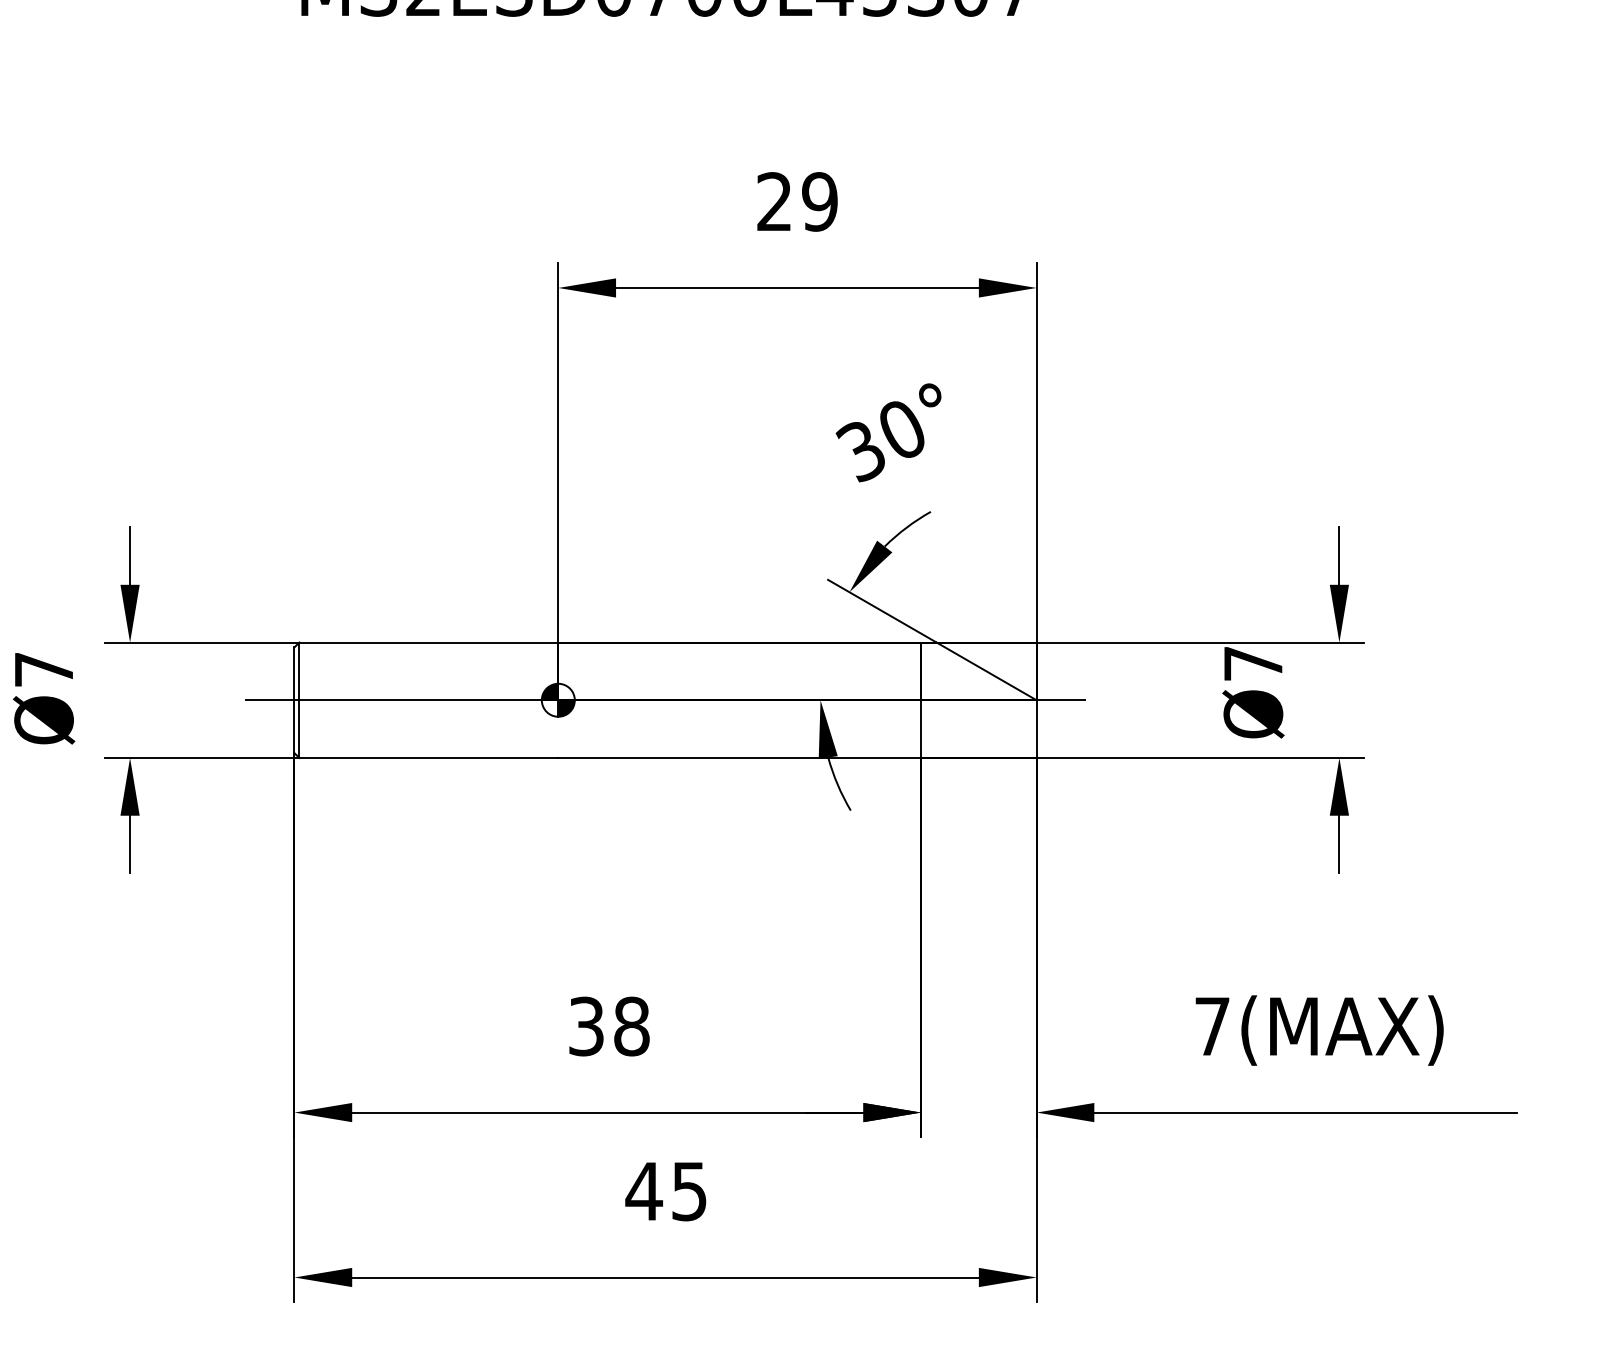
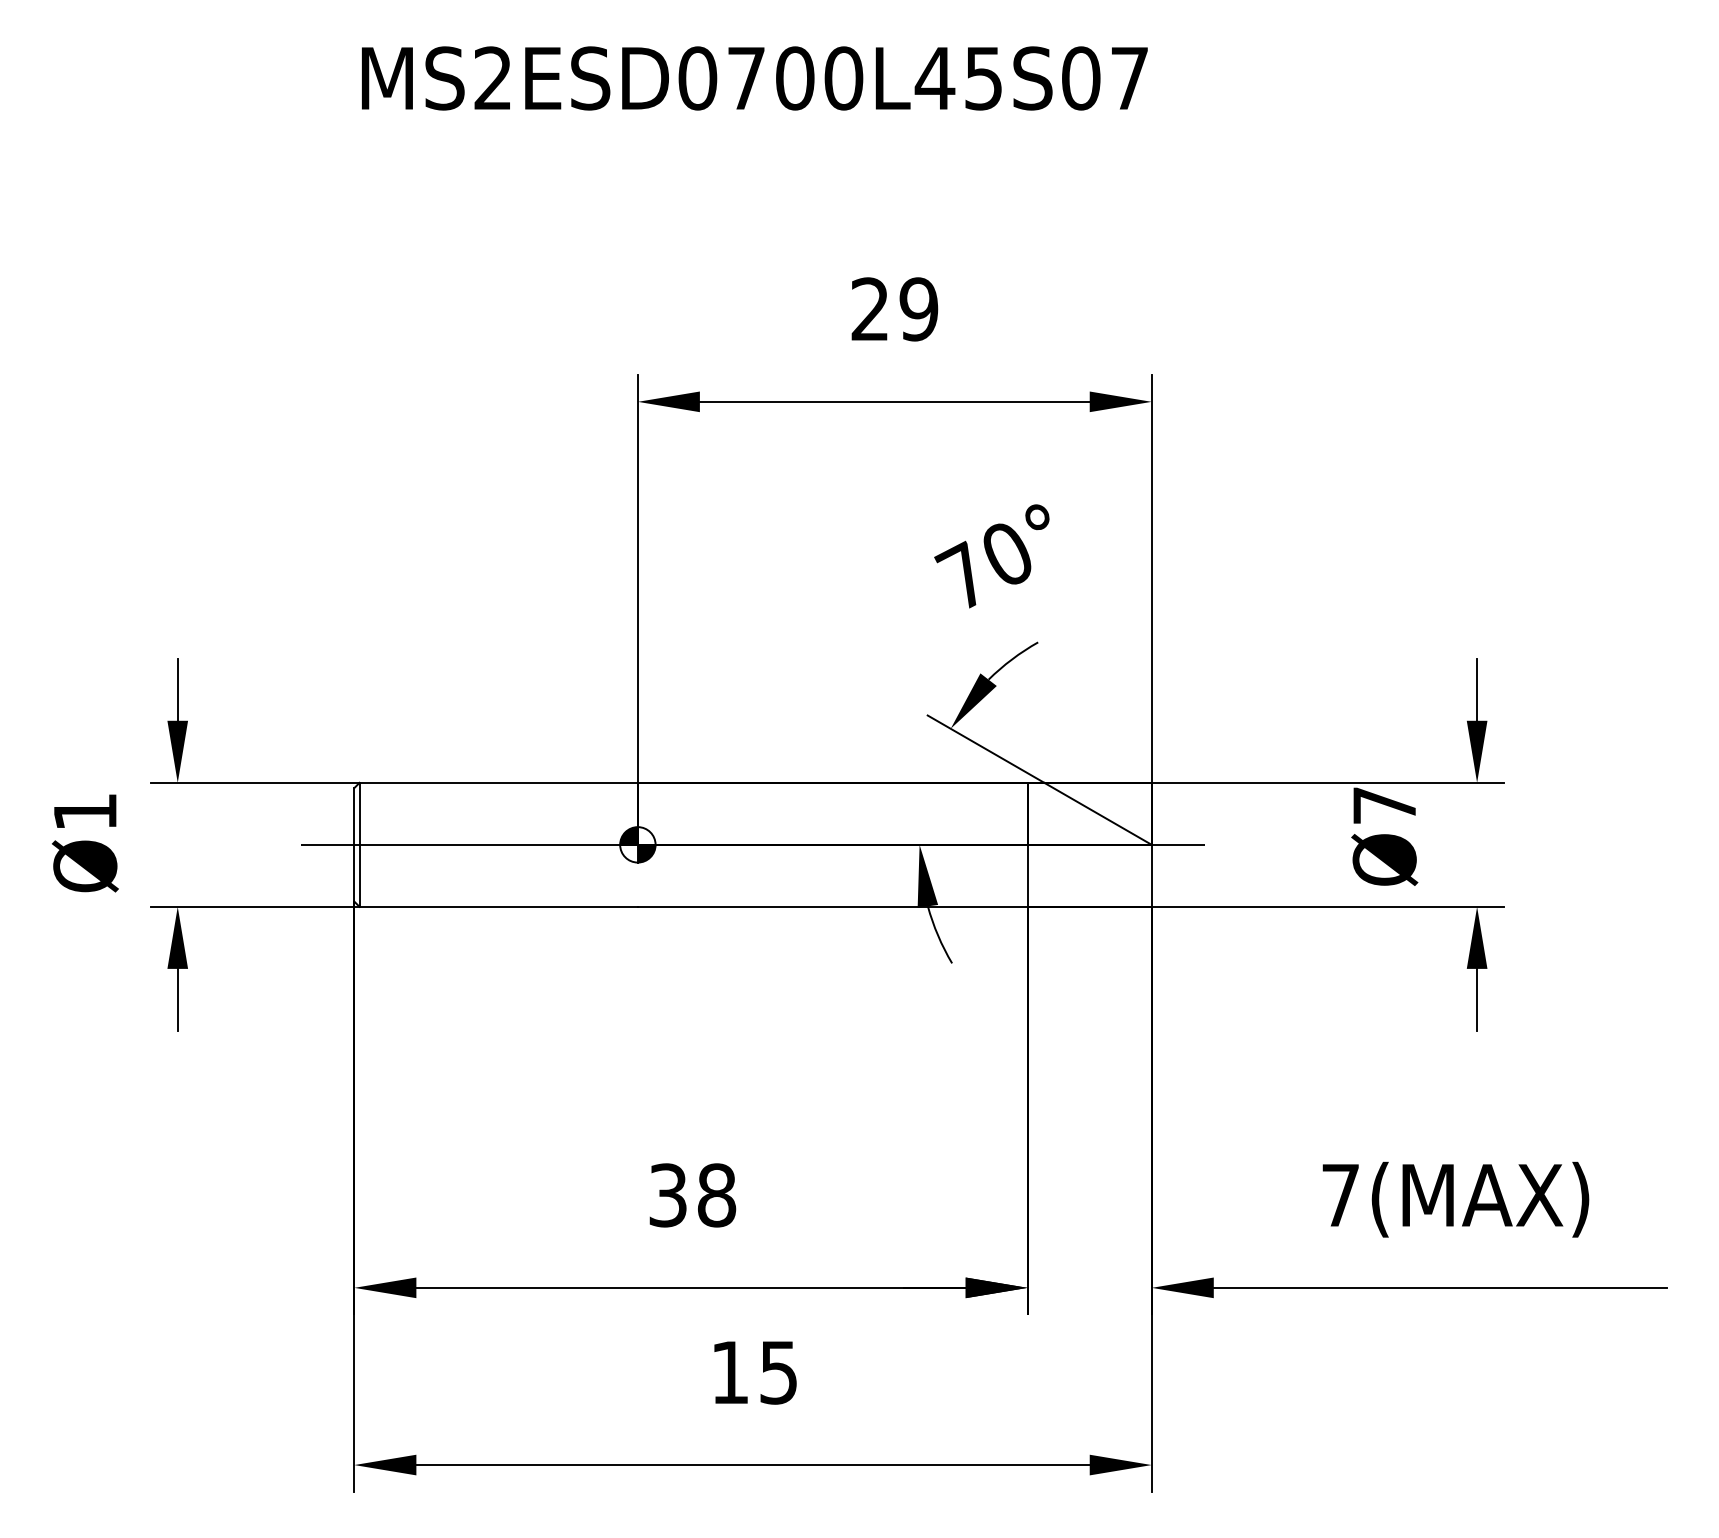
text: (859, 449) -> (961, 575), 30° -> 70°
text: (44, 669) -> (85, 811), Ø7 -> Ø1
text: (643, 1191) -> (729, 1372), 45 -> 15

